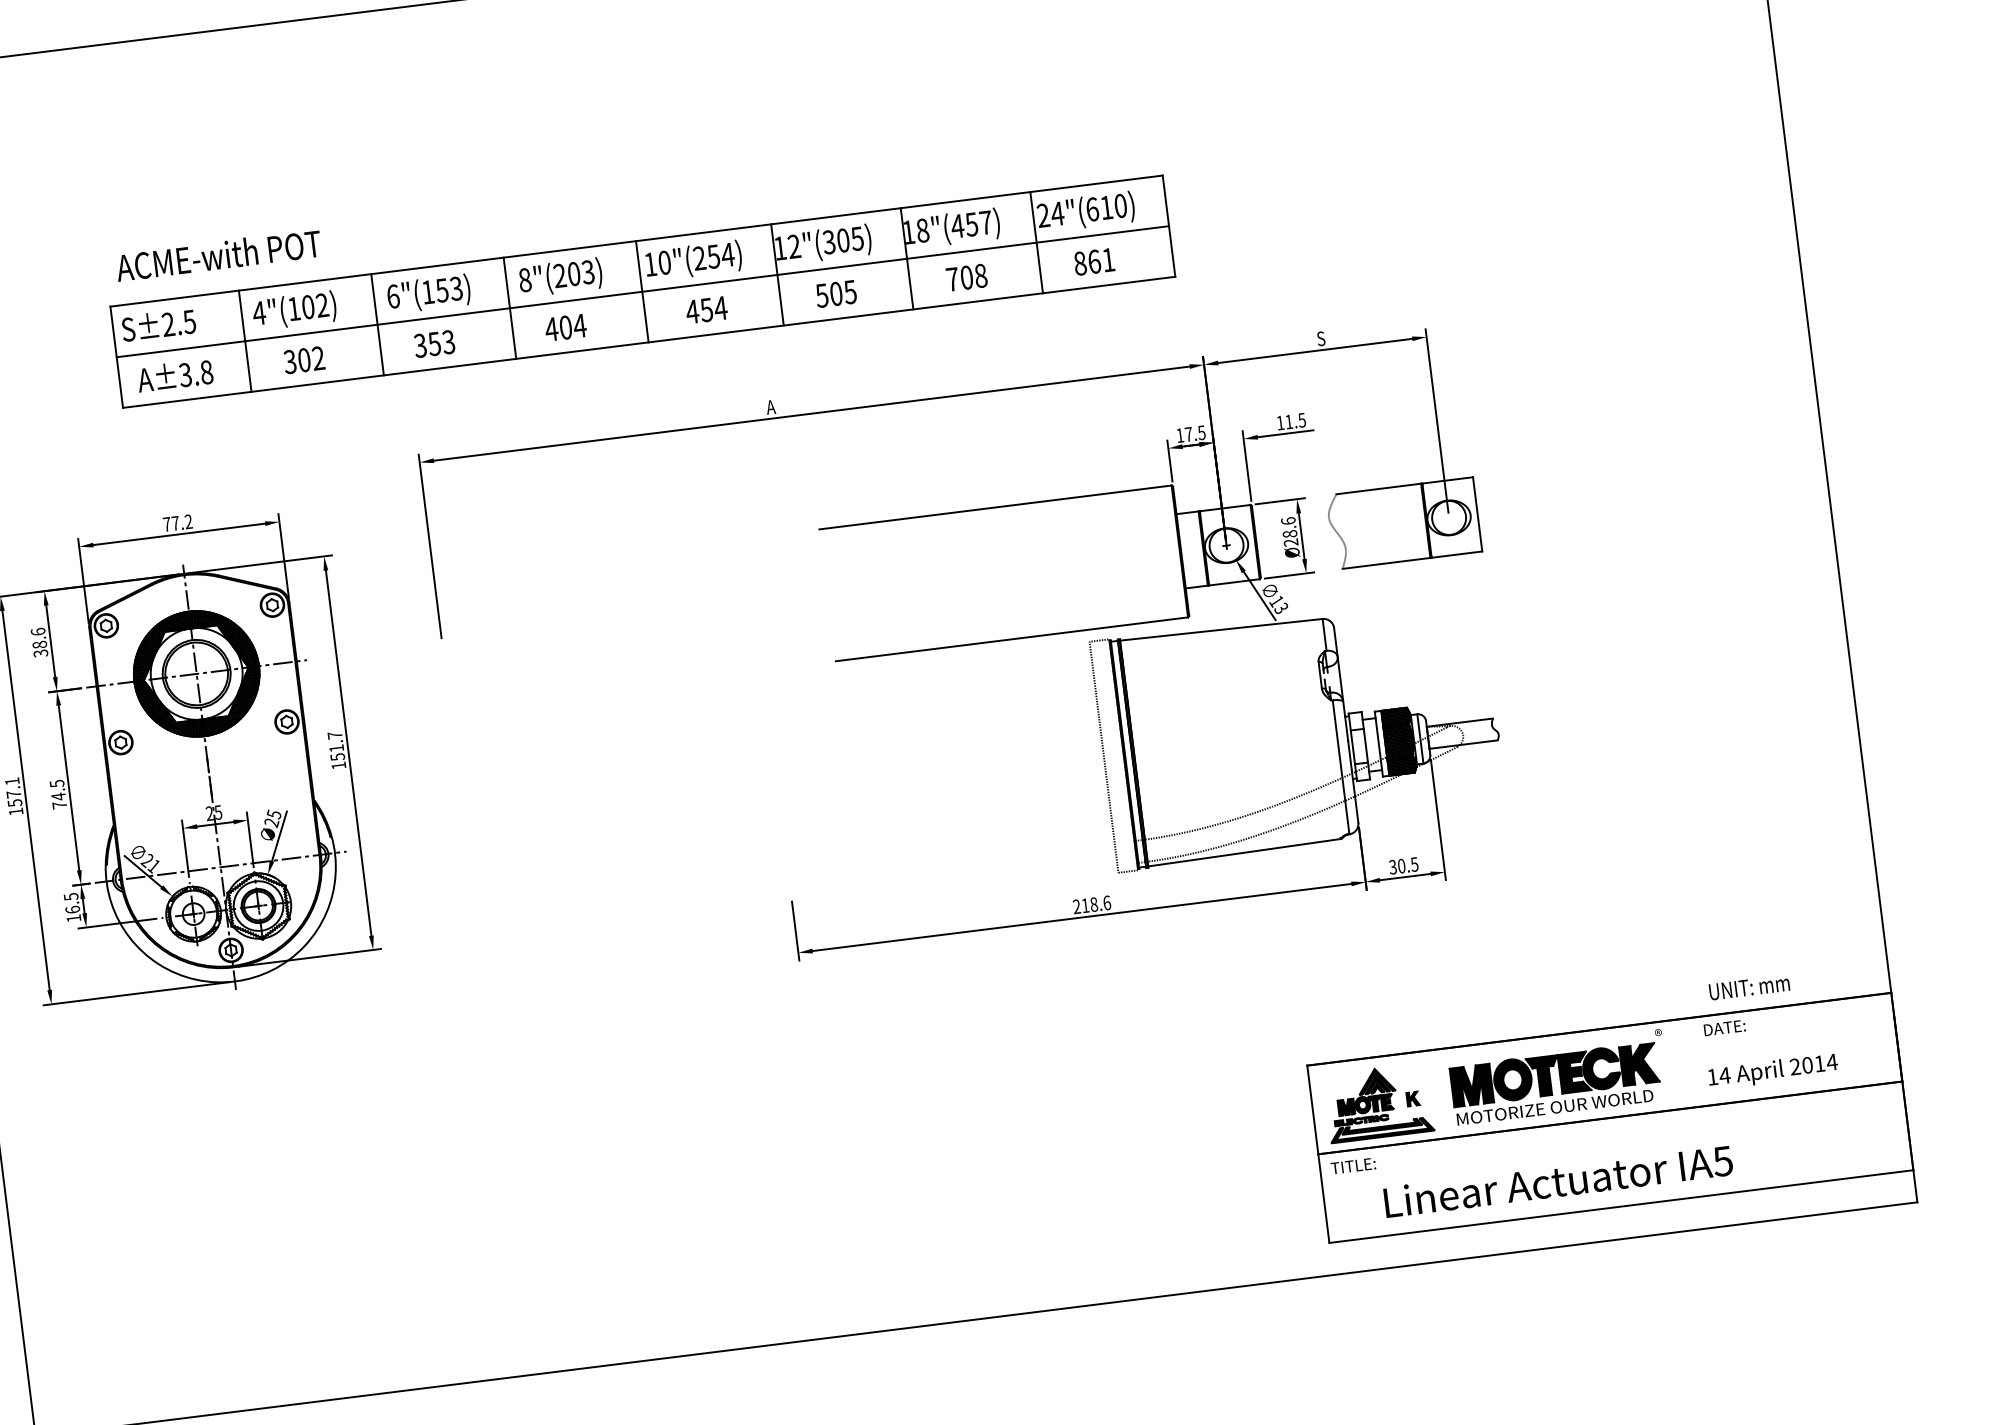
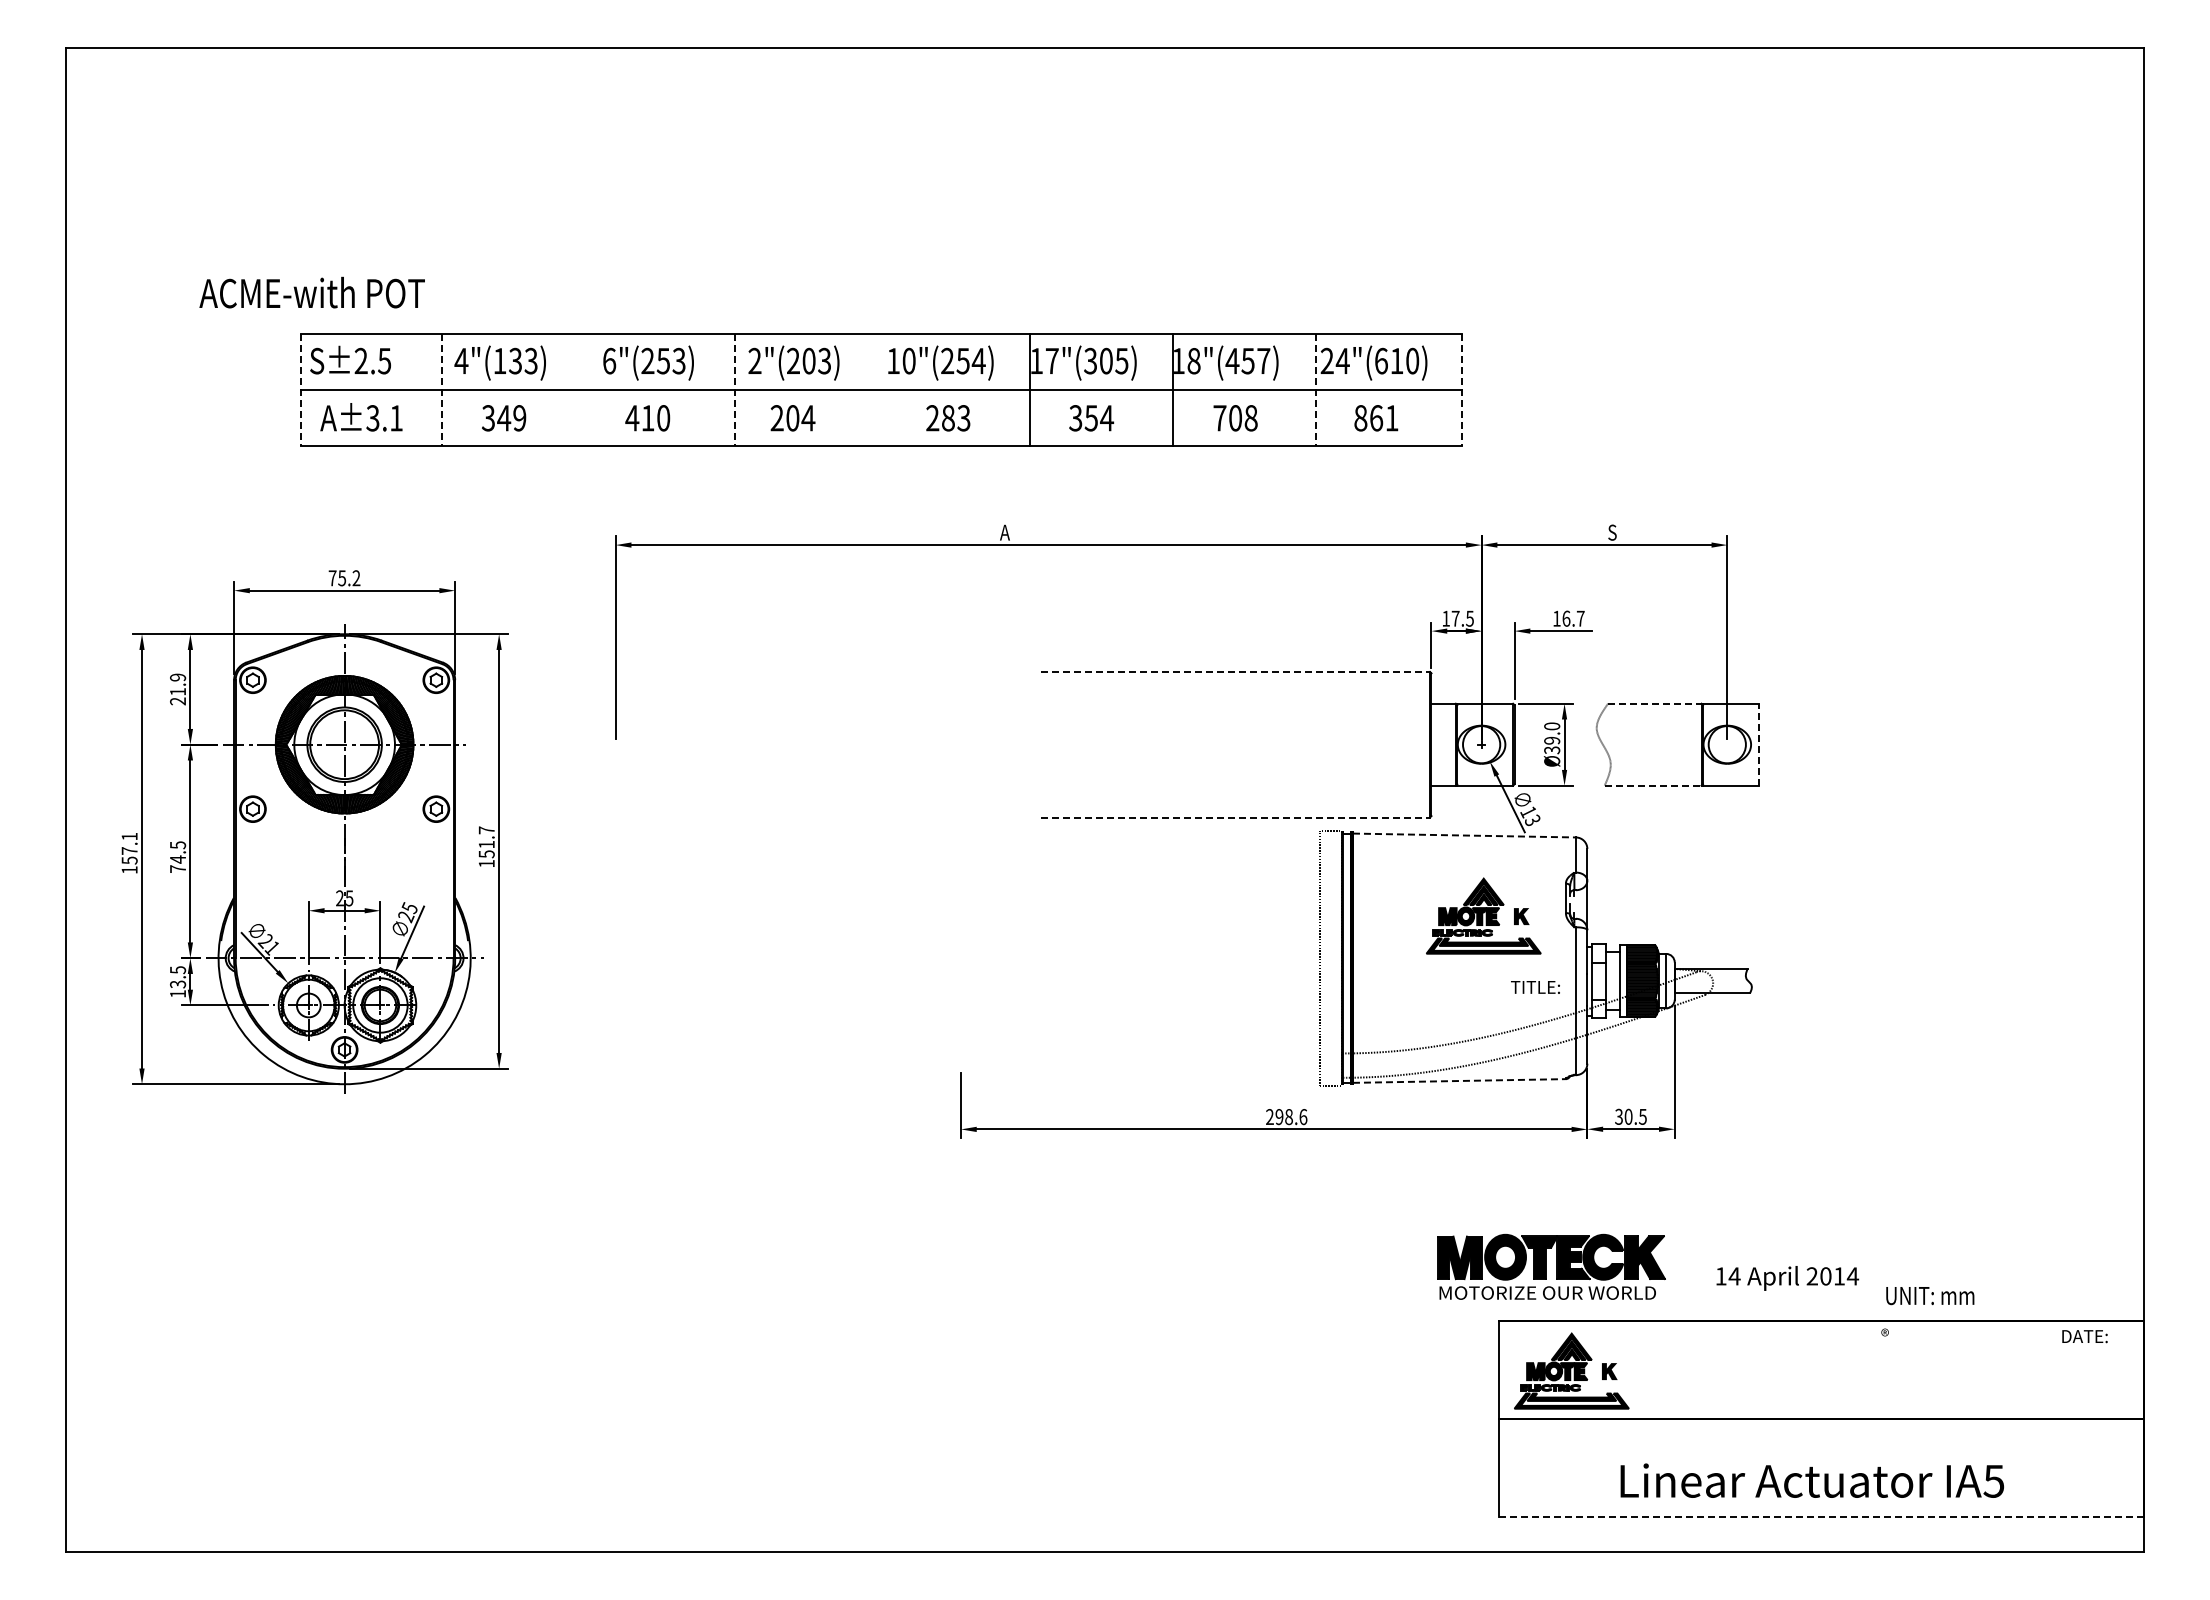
line: (1169, 226) -> (1462, 389), solid -> dashed
line: (1036, 242) -> (1316, 389), solid -> dashed
text: (793, 246) -> (1051, 360), 12"(305) -> 17"(305)
text: (218, 255) -> (311, 292), moved
text: (524, 279) -> (754, 360), 8"(203) -> 2"(203)
text: (427, 291) -> (647, 360), 6"(153) -> 6"(253)
line: (641, 291) -> (880, 389), removed
text: (836, 294) -> (1091, 418), 505 -> 354
text: (315, 306) -> (523, 361), 4"(102) -> 4"(133)
line: (509, 308) -> (734, 389), solid -> dashed
text: (705, 310) -> (947, 418), 454 -> 283
line: (377, 324) -> (588, 389), removed
text: (551, 329) -> (777, 418), 404 -> 204
line: (245, 341) -> (442, 389), solid -> dashed
text: (434, 344) -> (647, 418), 353 -> 410
line: (116, 357) -> (300, 389), solid -> dashed
text: (311, 359) -> (511, 418), 302 -> 349
text: (206, 372) -> (396, 418), A±3.8 -> A±3.1
text: (1295, 420) -> (1573, 618), 11.5 -> 16.7
line: (1378, 488) -> (1654, 703), solid -> dashed
line: (996, 506) -> (1236, 671), solid -> dashed
line: (1477, 514) -> (1758, 744), solid -> dashed
text: (175, 523) -> (342, 578), 77.2 -> 75.2
text: (1290, 532) -> (1552, 738), Ø28.6 -> Ø39.0
line: (1386, 563) -> (1653, 785), solid -> dashed
line: (1221, 629) -> (1464, 835), solid -> dashed
line: (1012, 639) -> (1236, 817), solid -> dashed
text: (39, 642) -> (178, 689), 38.6 -> 21.9
part: (1247, 700) -> (1483, 915), added
line: (1244, 852) -> (1459, 1080), solid -> dashed
text: (1085, 906) -> (1279, 1117), 218.6 -> 298.6
text: (73, 909) -> (178, 984), 16.5 -> 13.5
text: (1749, 988) -> (1930, 1296), moved
text: (1724, 1027) -> (2084, 1336), moved
text: (1773, 1071) -> (1787, 1278), moved
part: (1555, 1083) -> (1551, 1266), moved
text: (1353, 1166) -> (1535, 987), moved
text: (1557, 1181) -> (1811, 1480), moved
line: (1620, 1206) -> (1820, 1516), solid -> dashed

